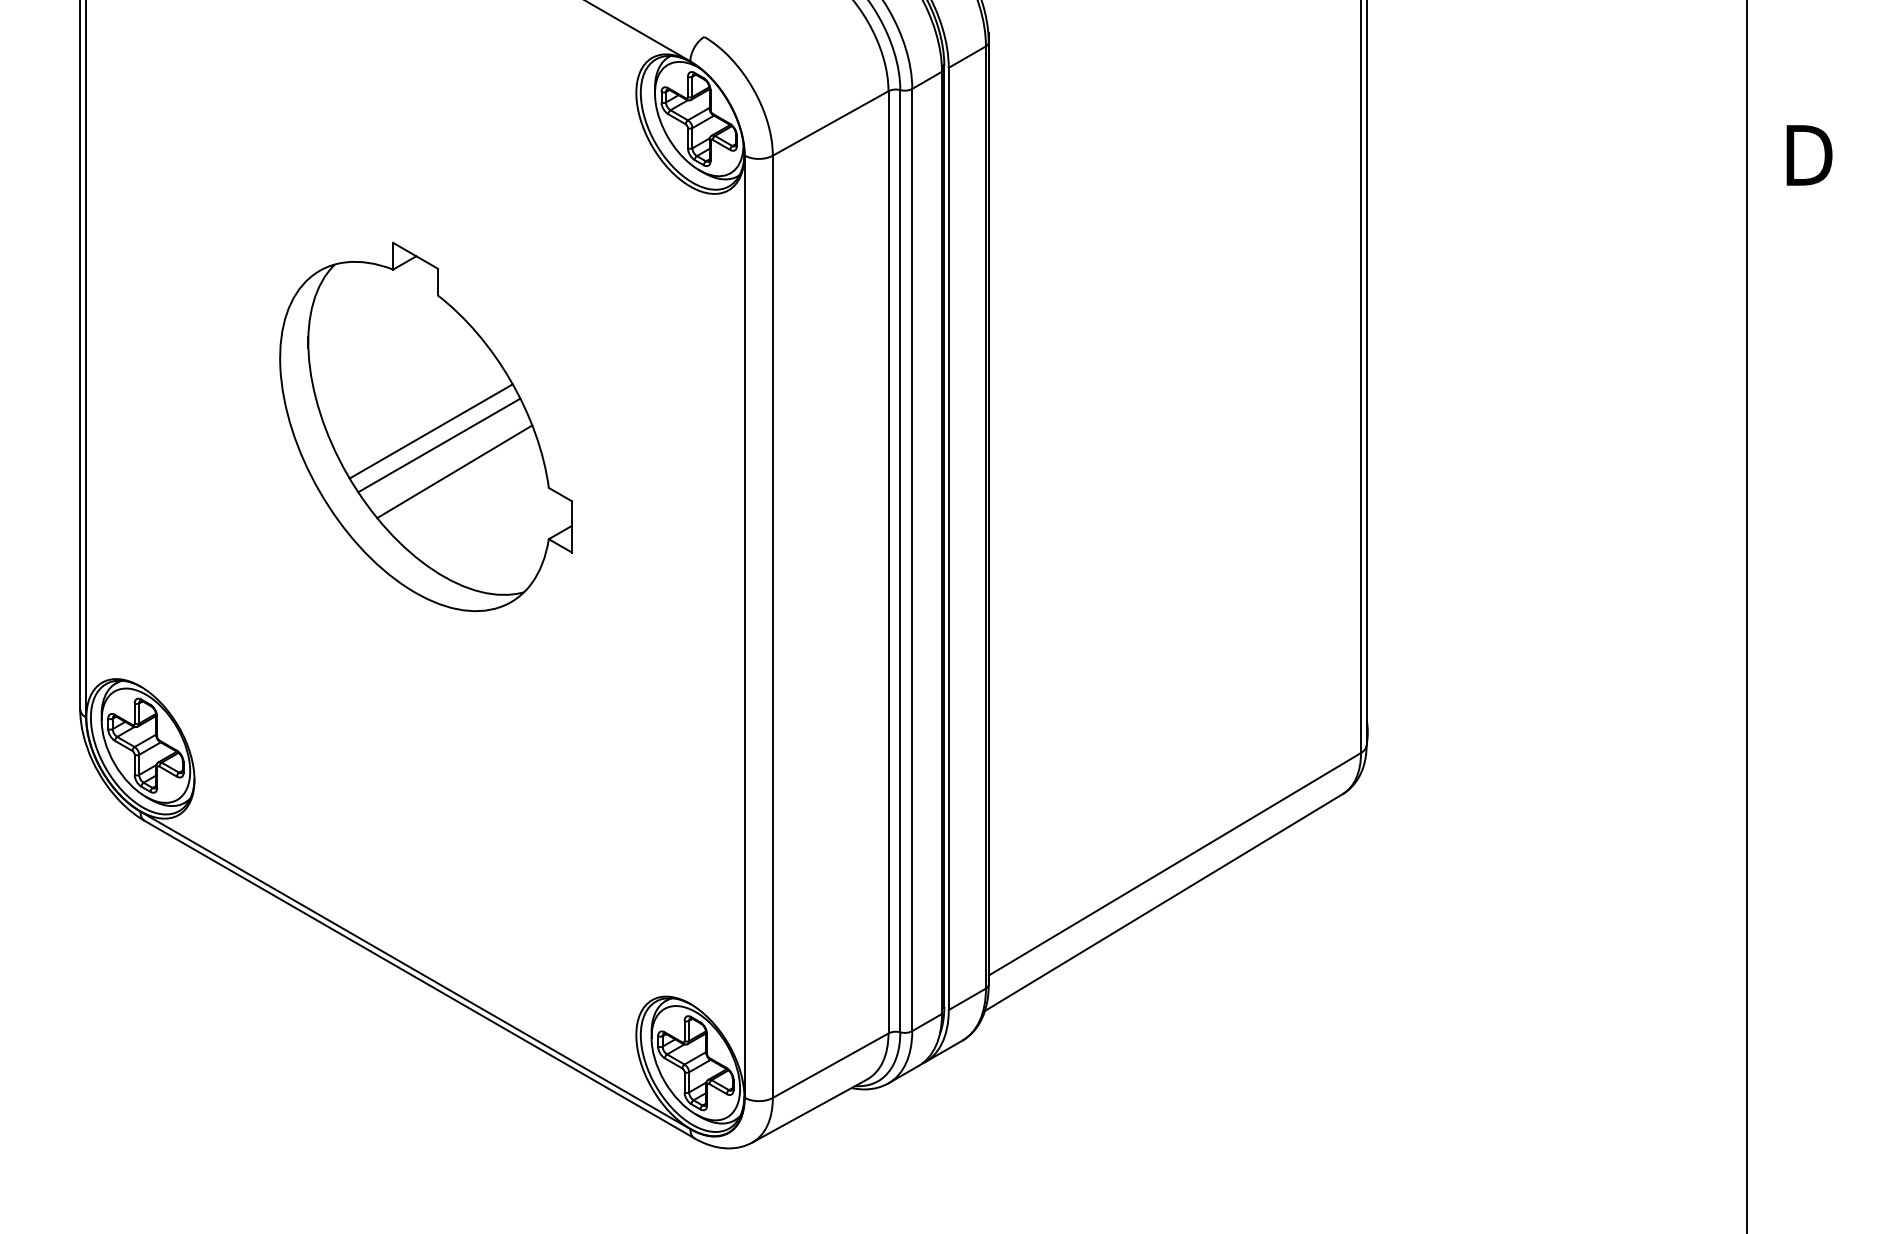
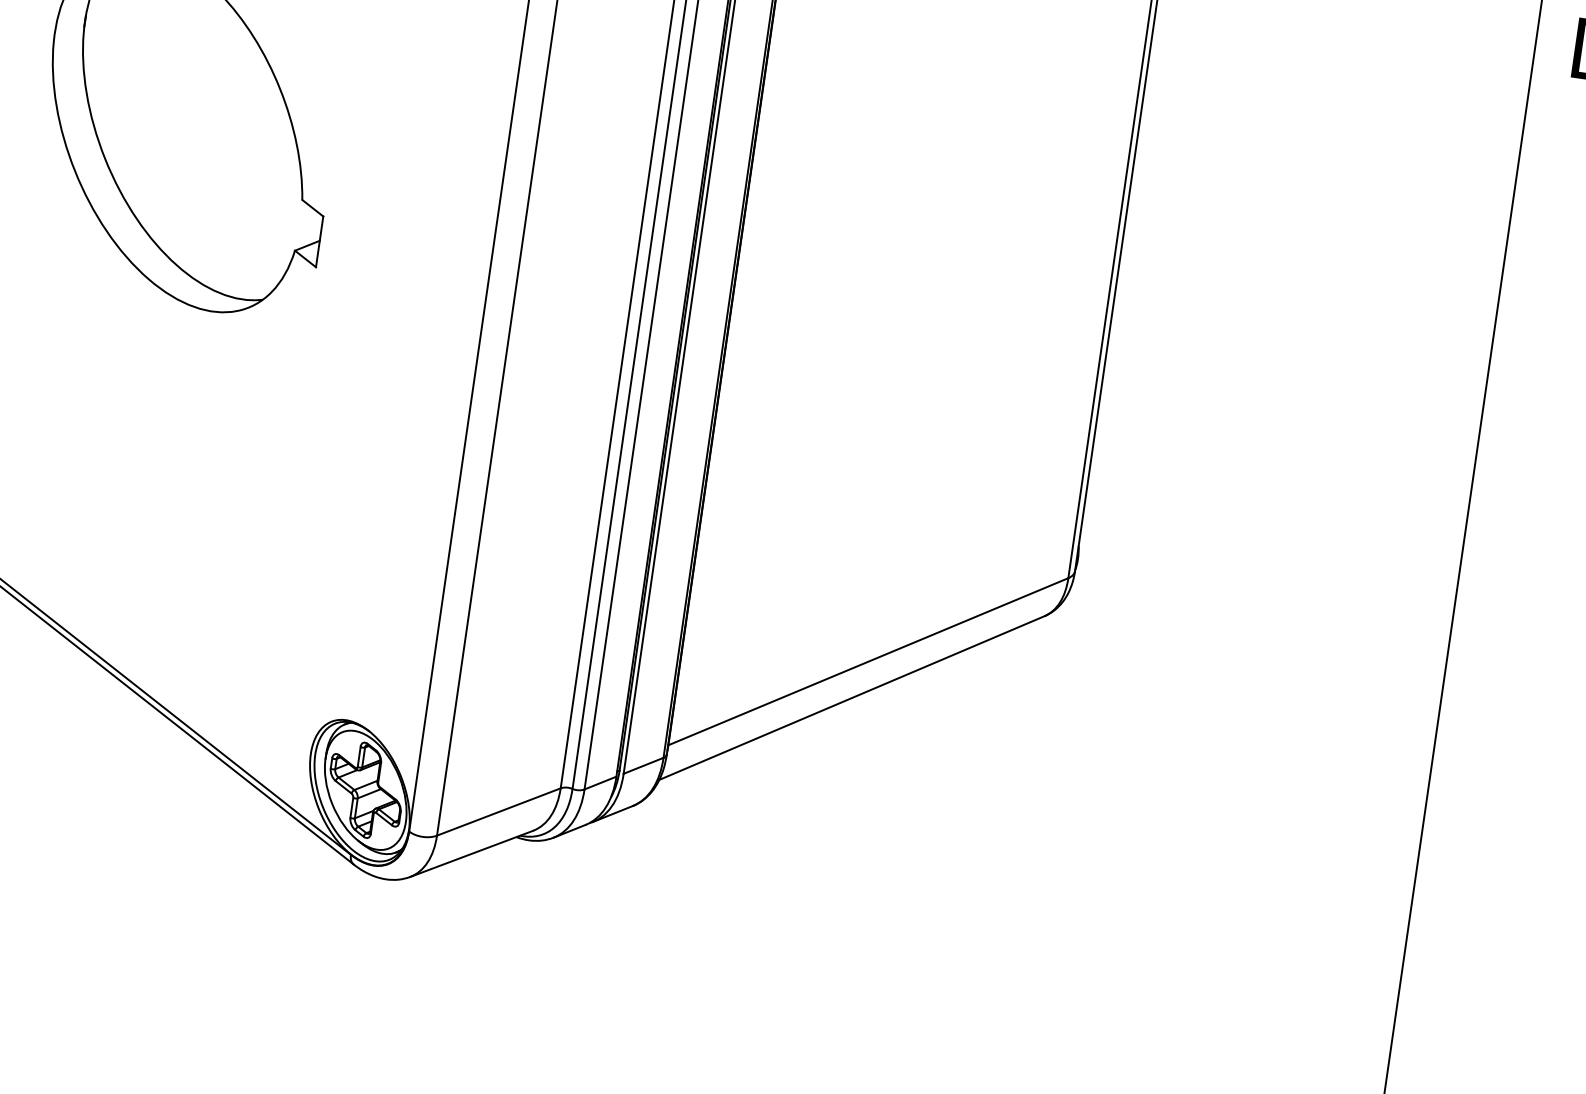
line: (430, 431) -> (193, 127), removed
line: (439, 445) -> (200, 142), removed
line: (454, 471) -> (211, 170), removed

